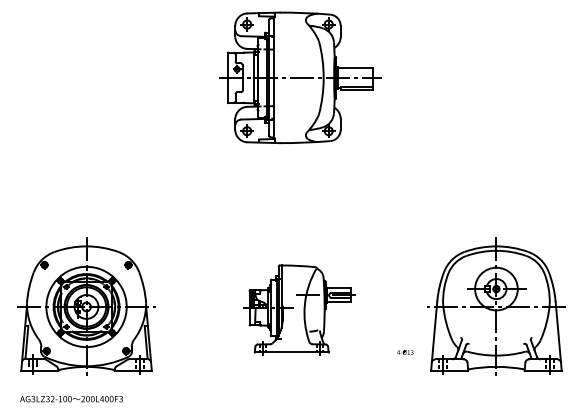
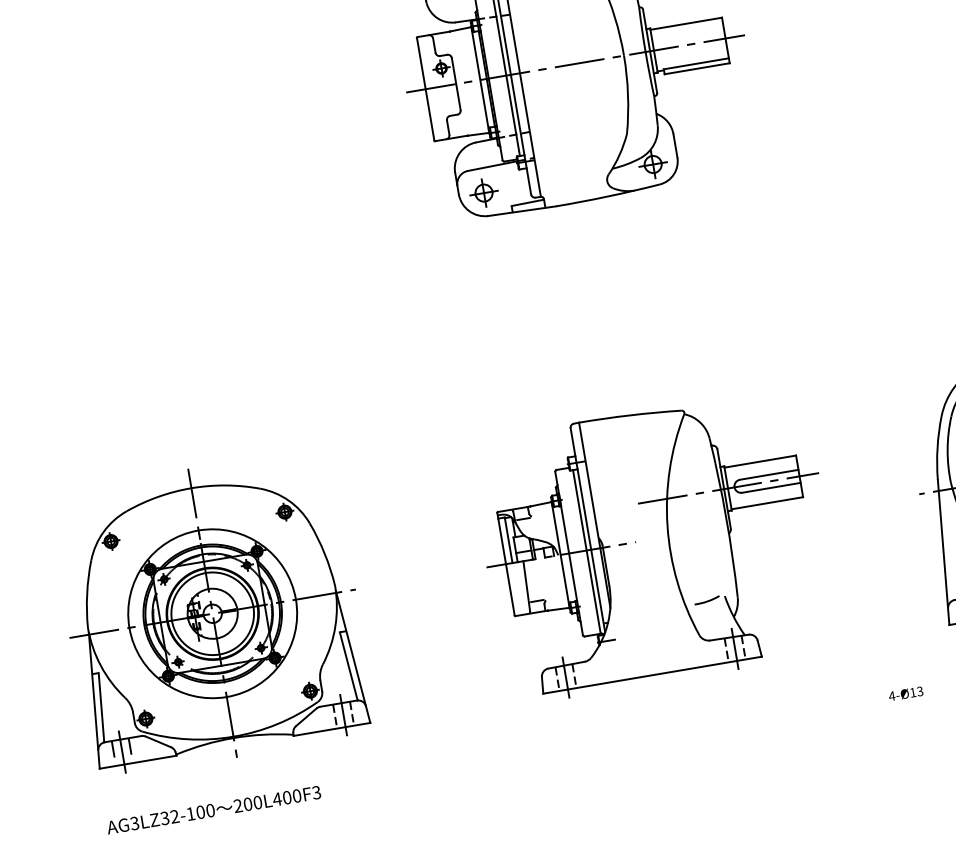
part: (300, 309) -> (657, 544), size x1.43
text: (405, 352) -> (906, 693), moved

